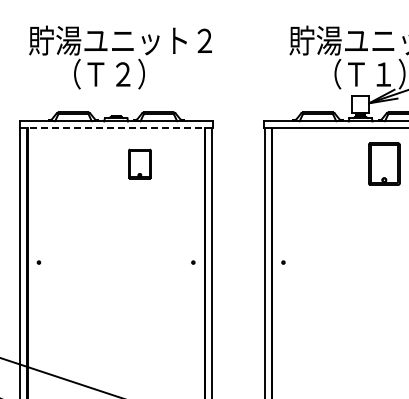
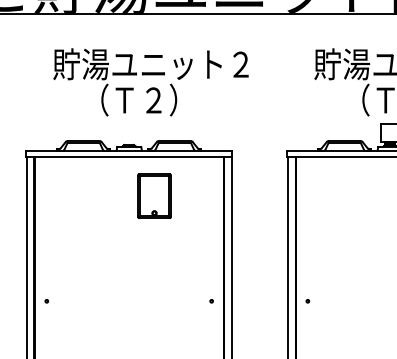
text: (120, 57) -> (150, 82), moved
line: (116, 127) -> (129, 157), dashed -> solid
part: (139, 163) -> (154, 195), size x1.43

